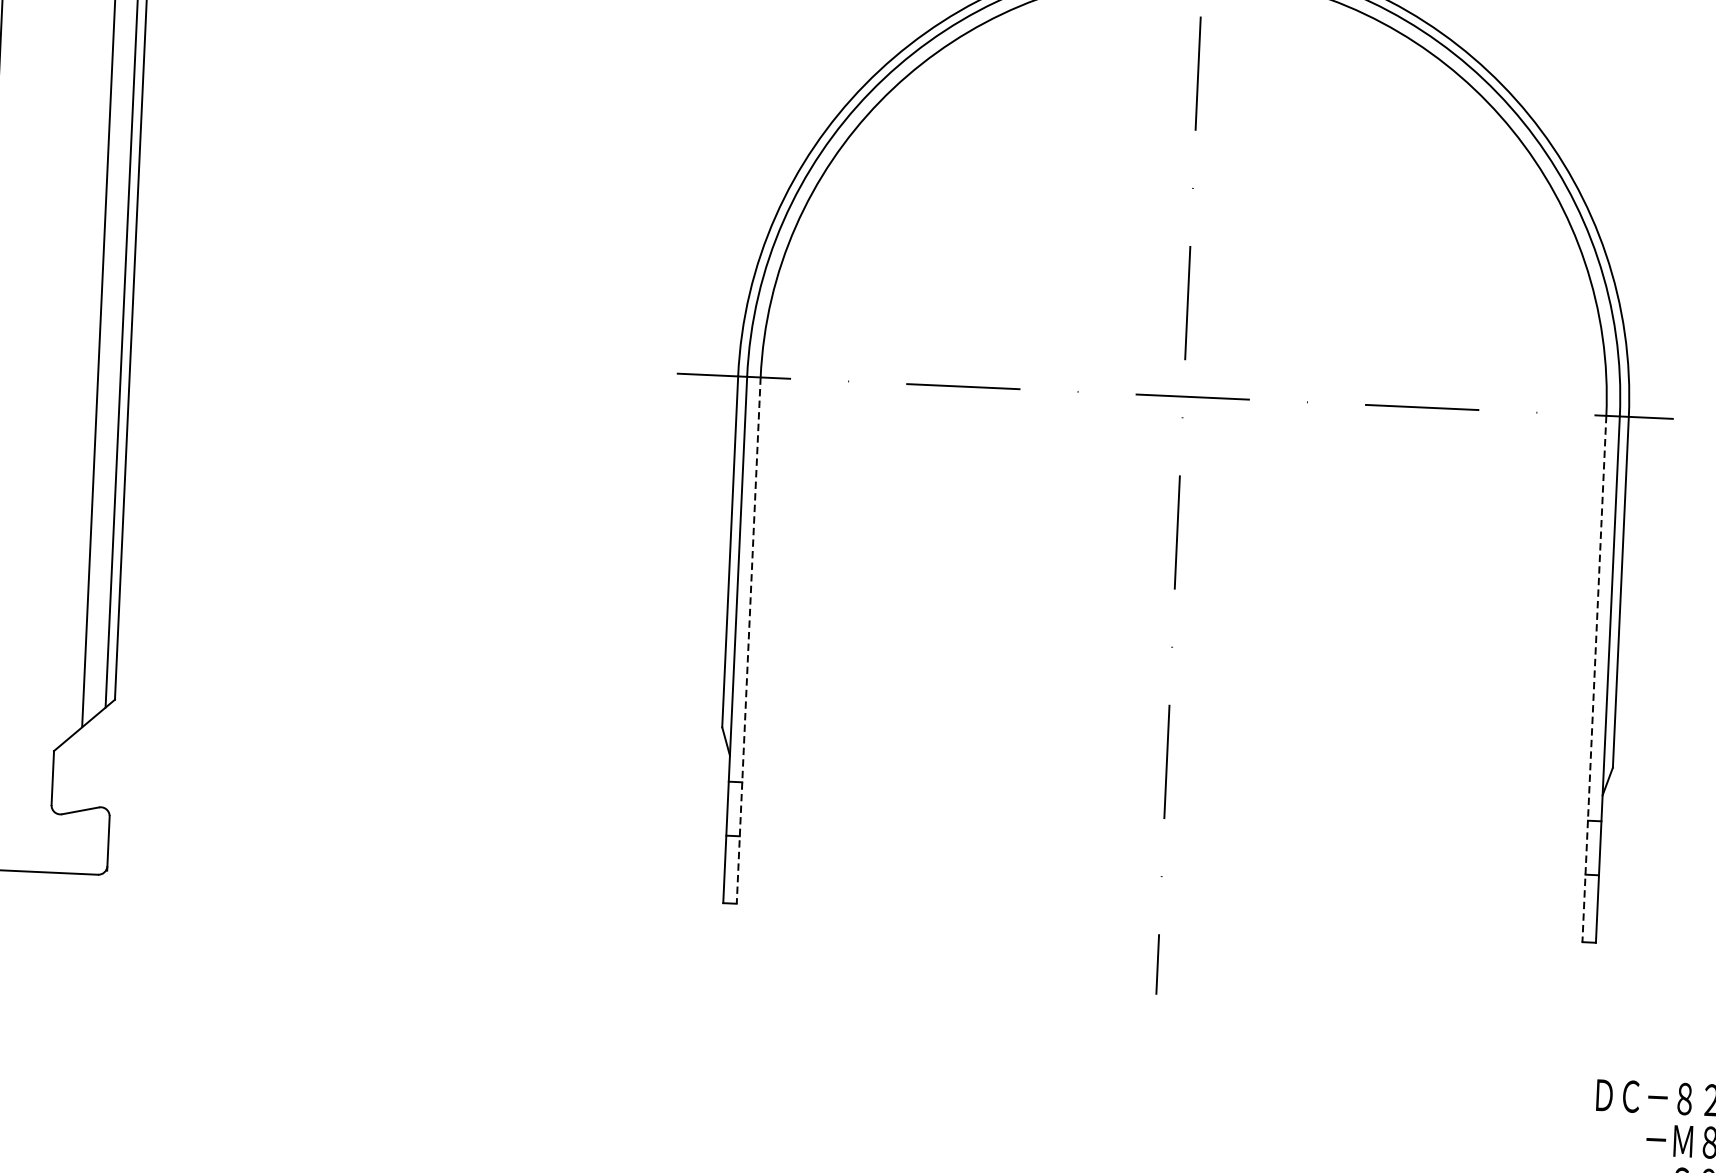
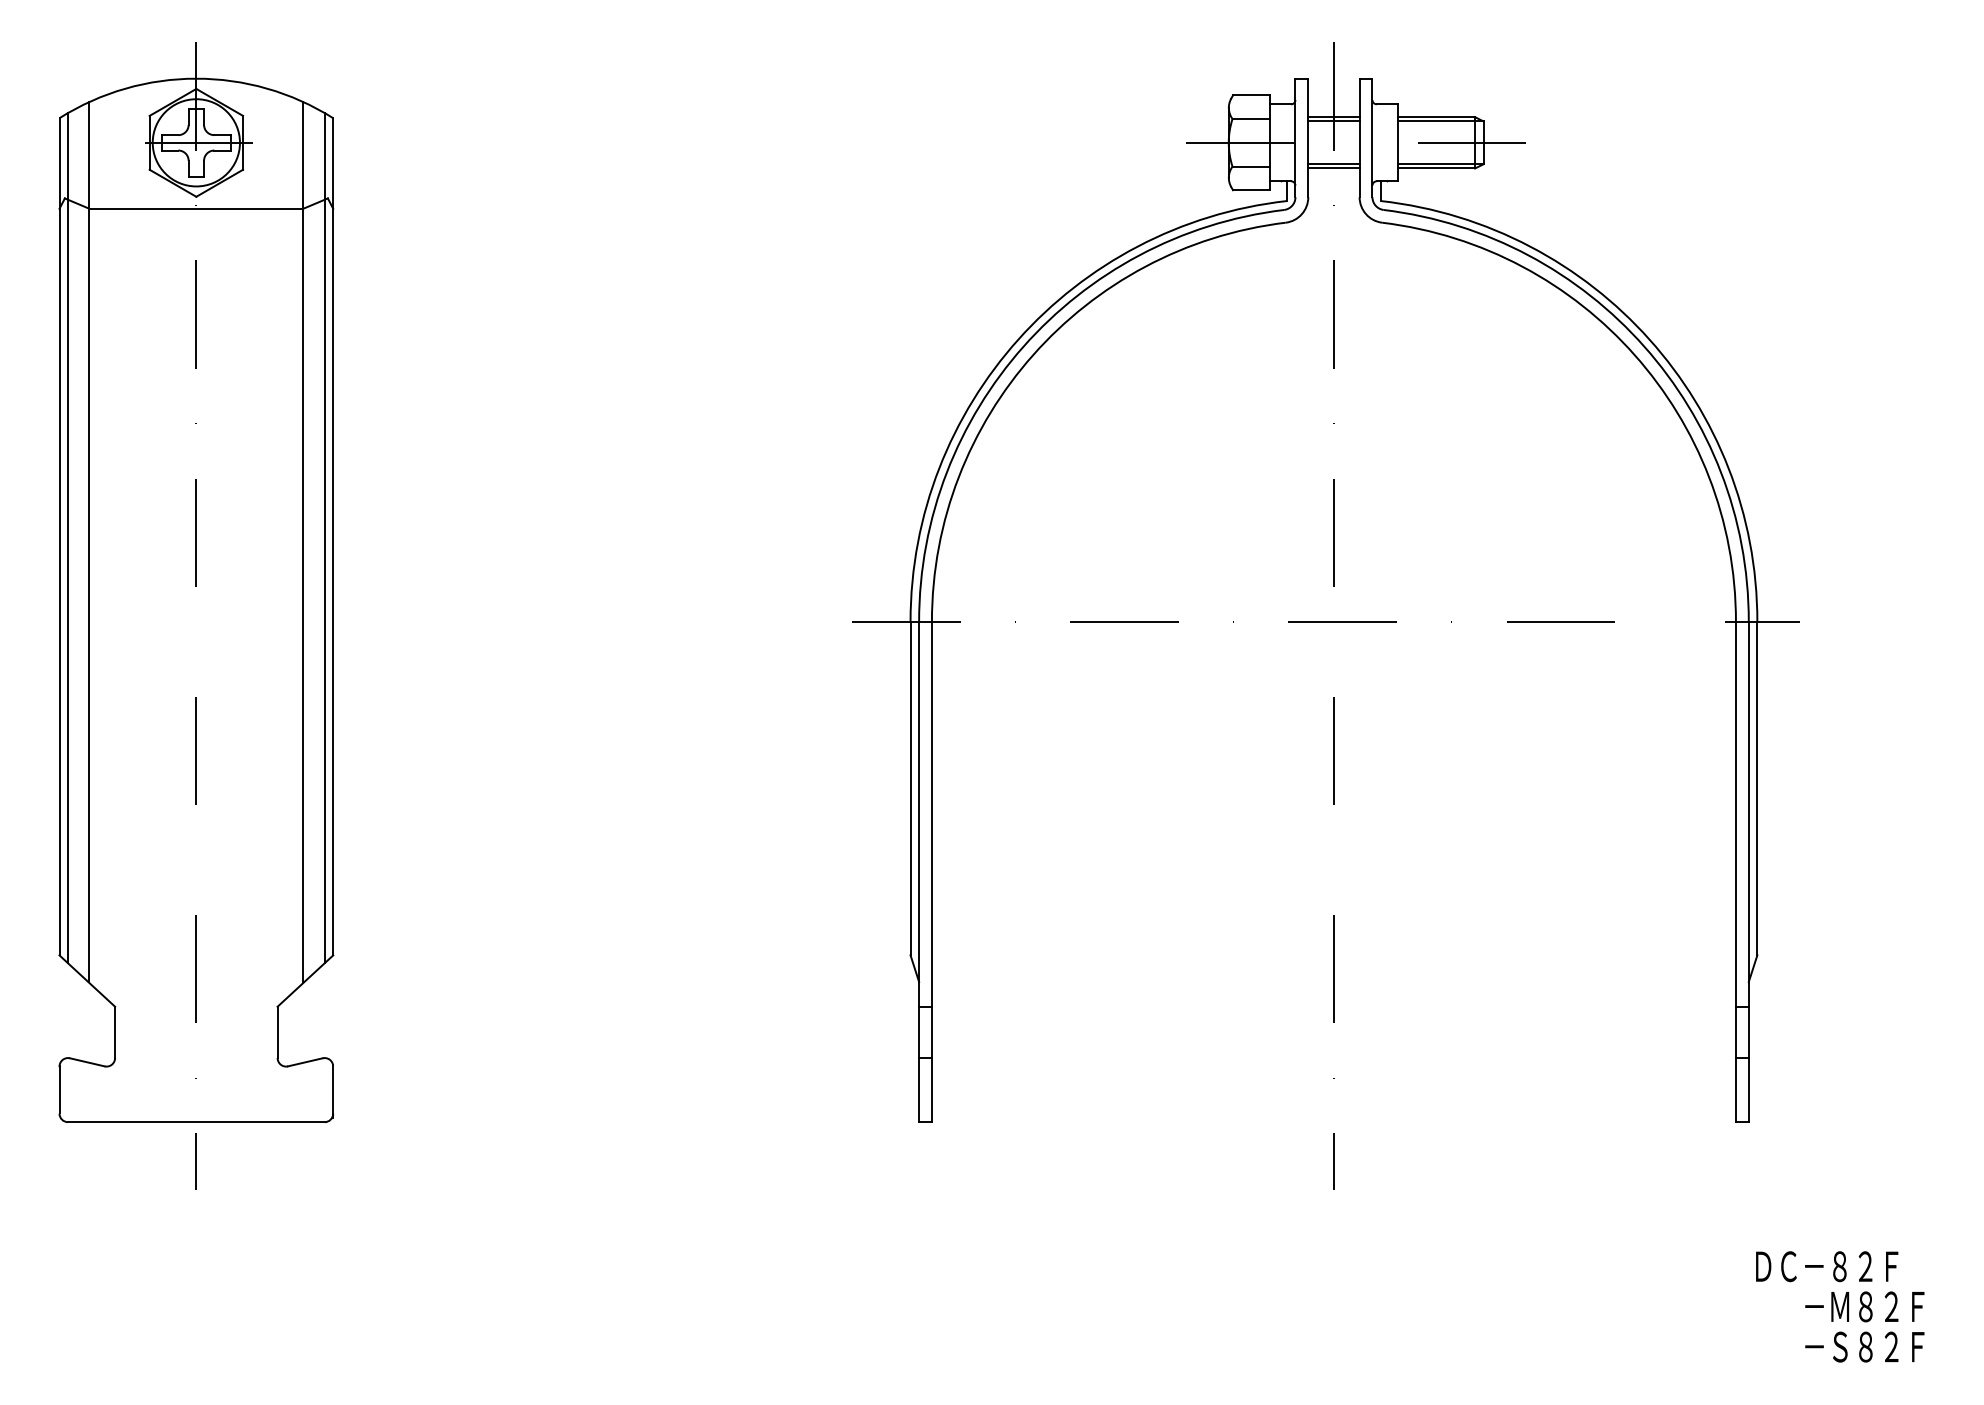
line: (748, 641) -> (931, 872), dashed -> solid
line: (1593, 679) -> (1735, 872), dashed -> solid

